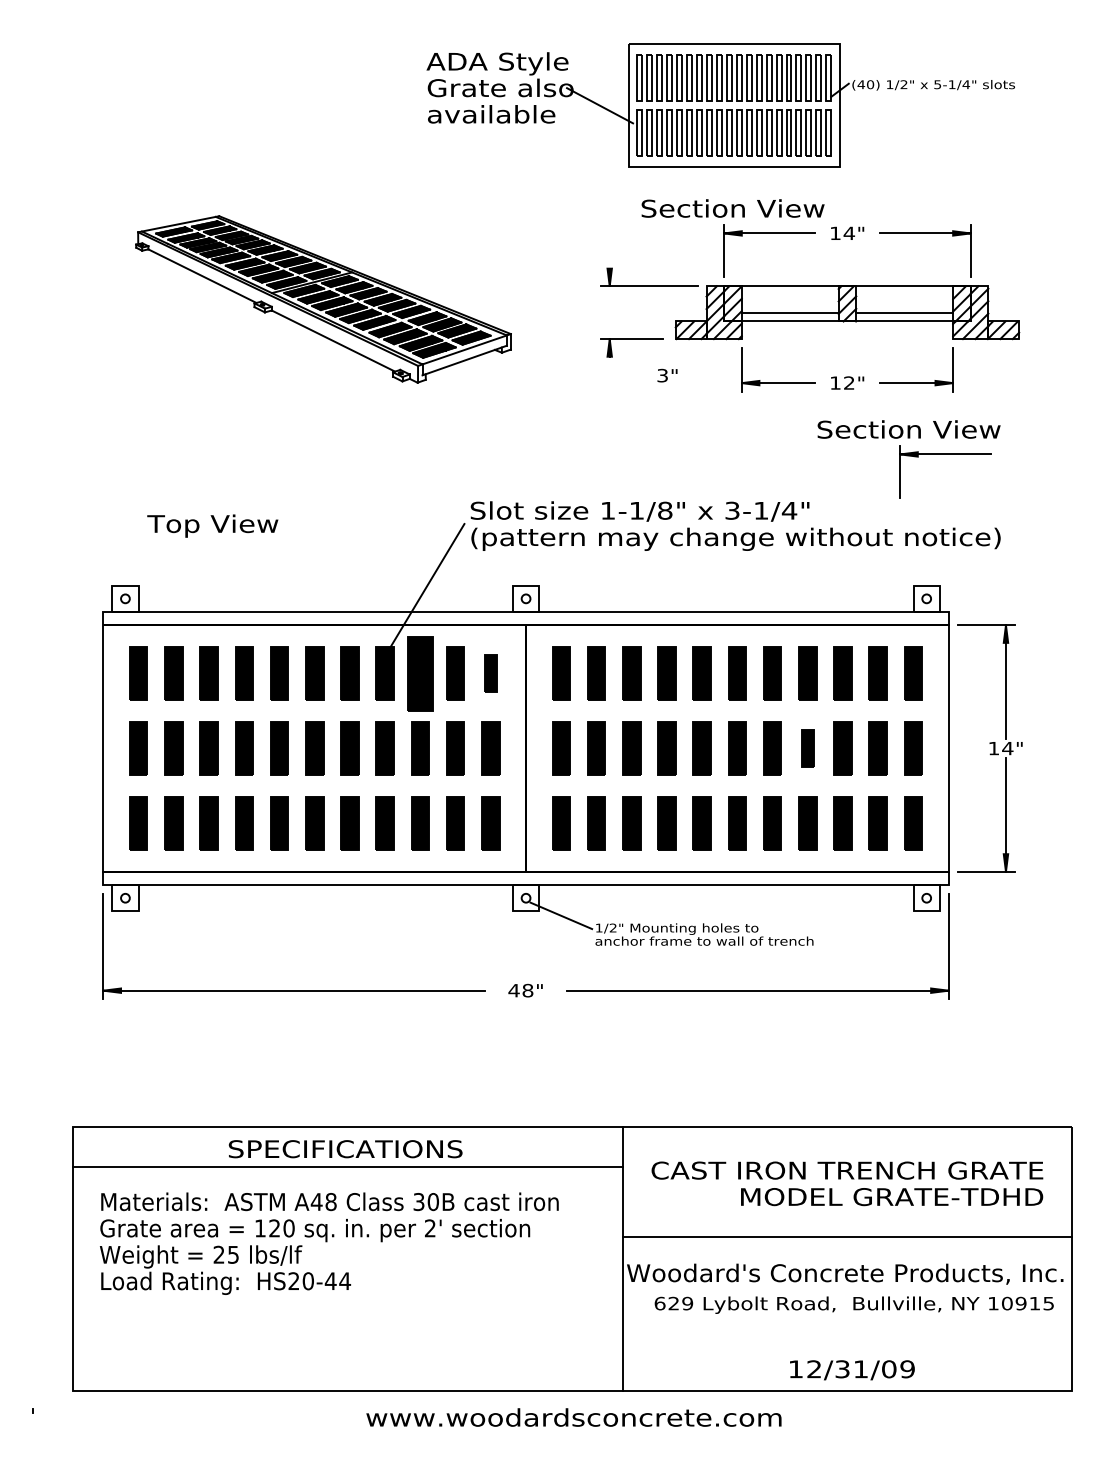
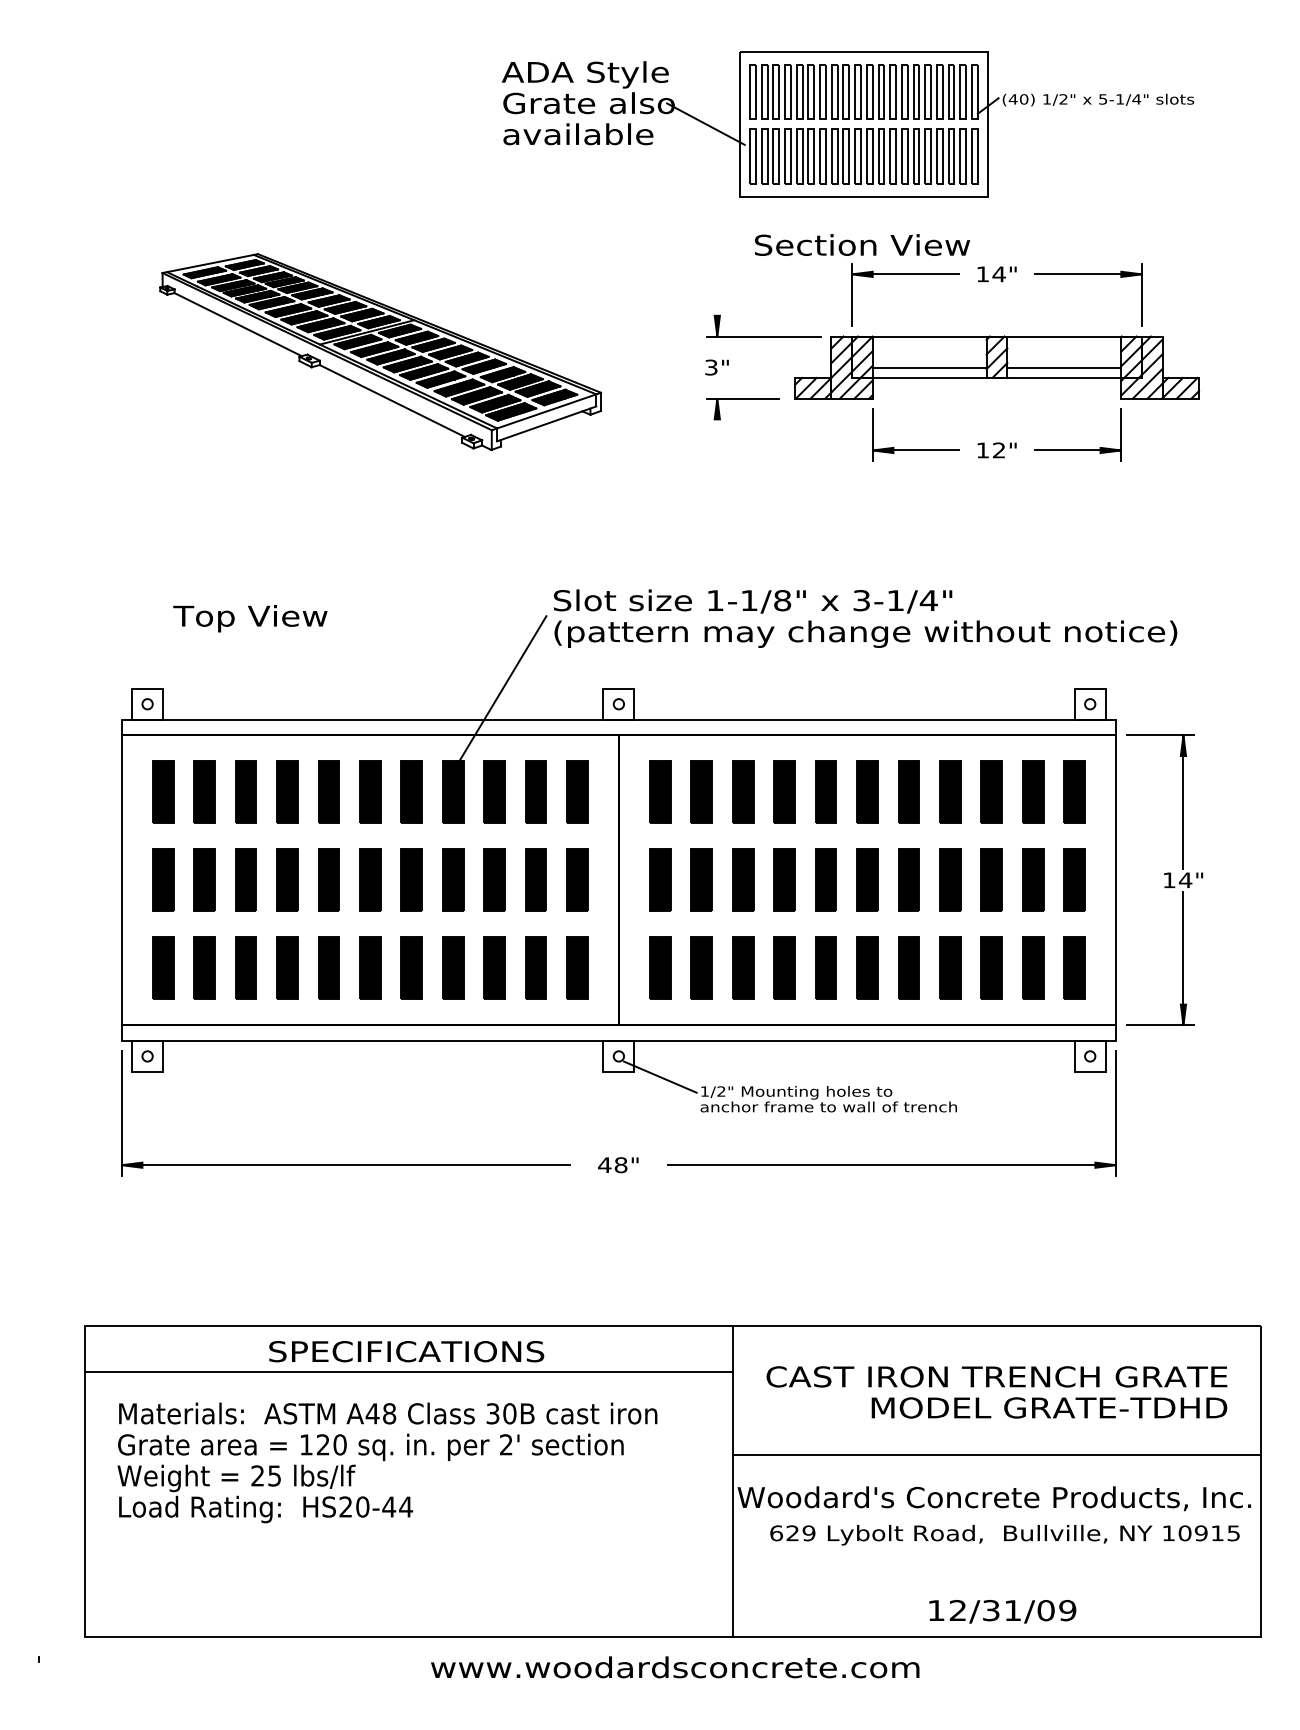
text: (667, 375) -> (717, 367), moved
part: (908, 459) -> (1068, 540), removed
part: (420, 673) -> (494, 792), size x0.71
part: (490, 673) -> (577, 792), size x1.43
part: (807, 748) -> (949, 880), size x1.43

